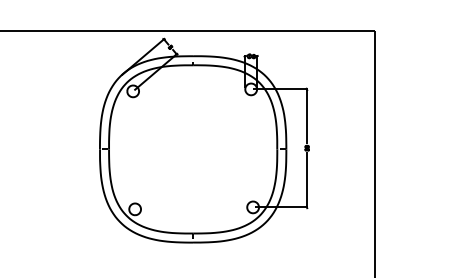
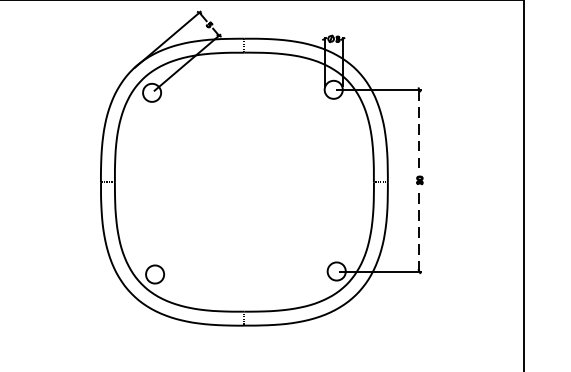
line: (306, 117) -> (418, 133), solid -> dashed
line: (306, 179) -> (418, 228), solid -> dashed

